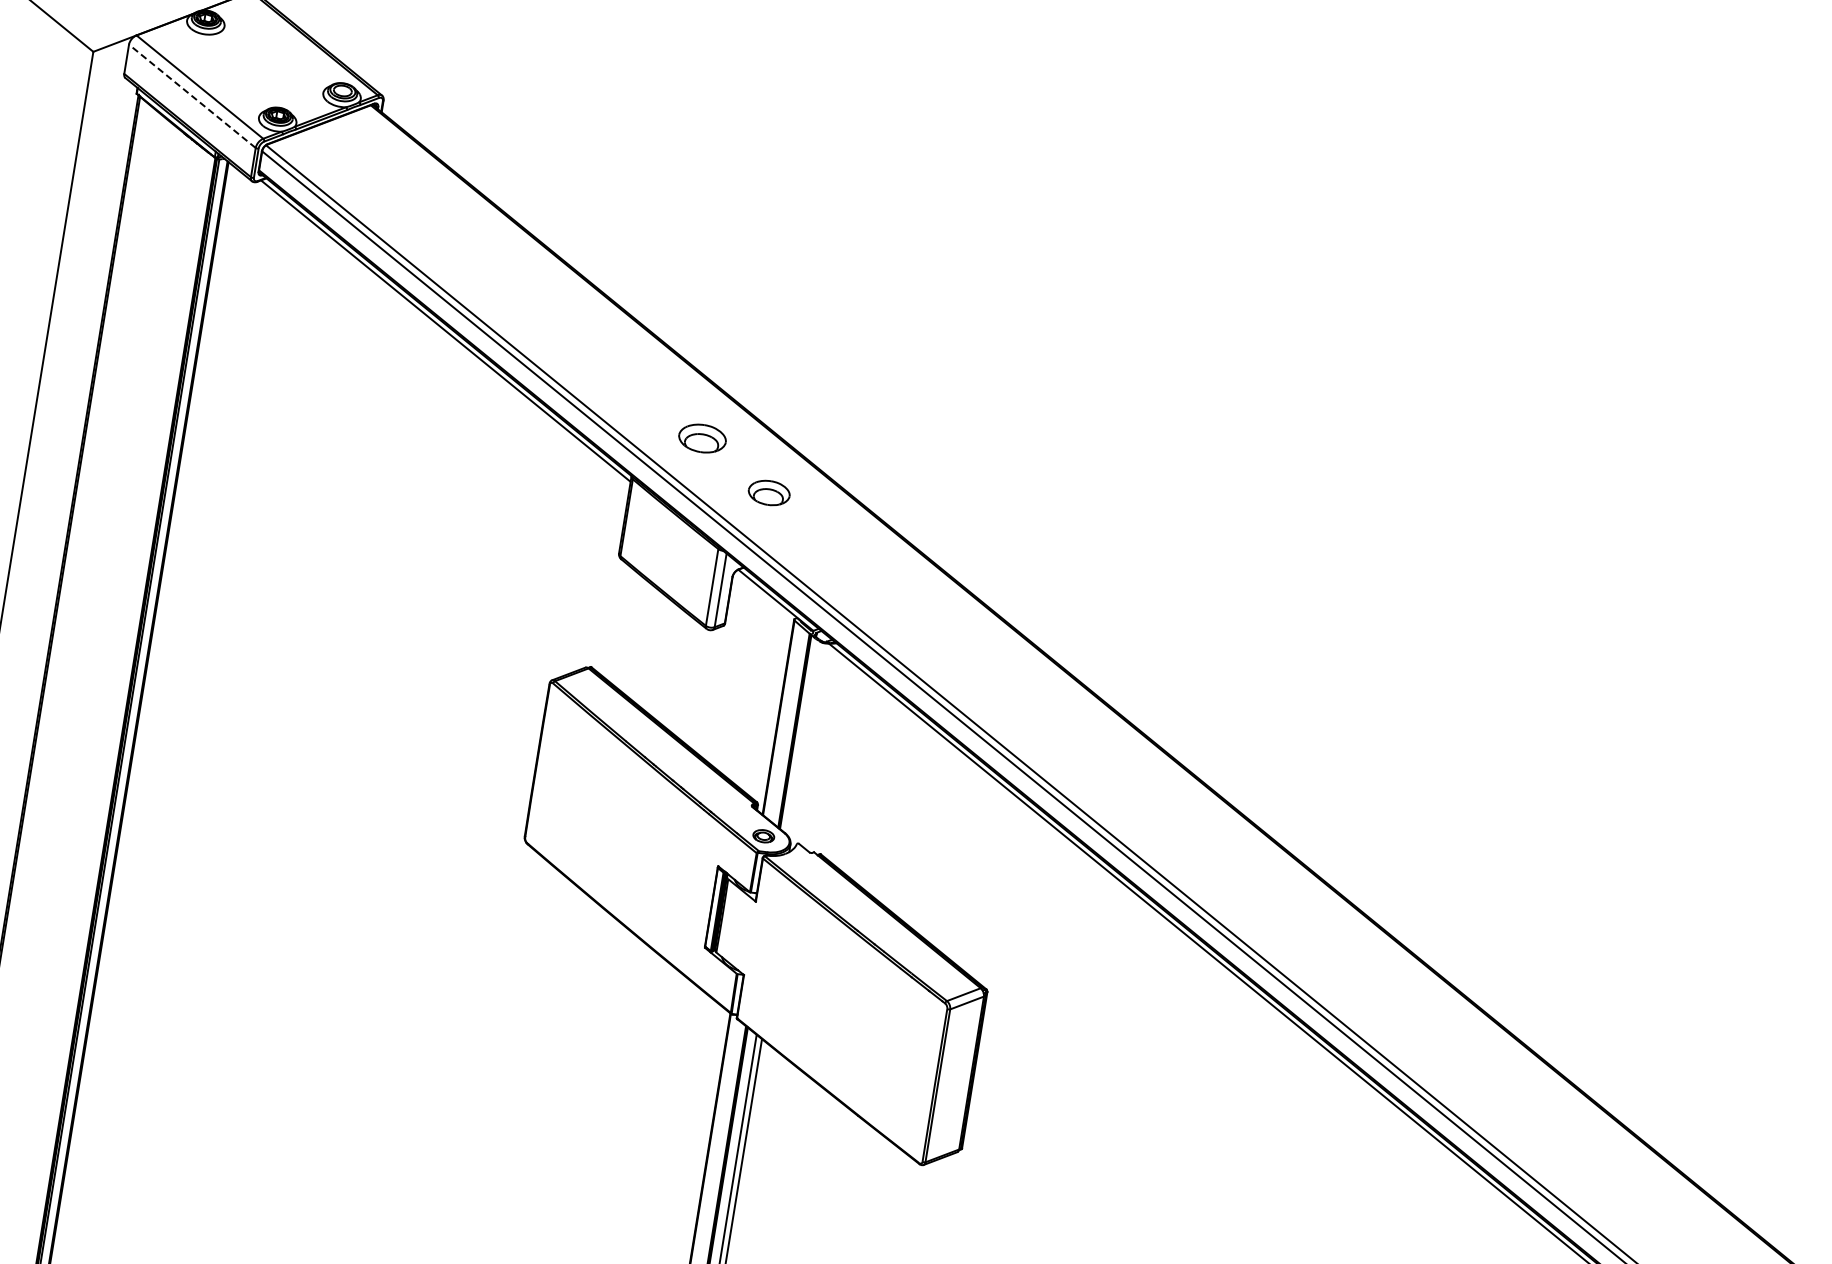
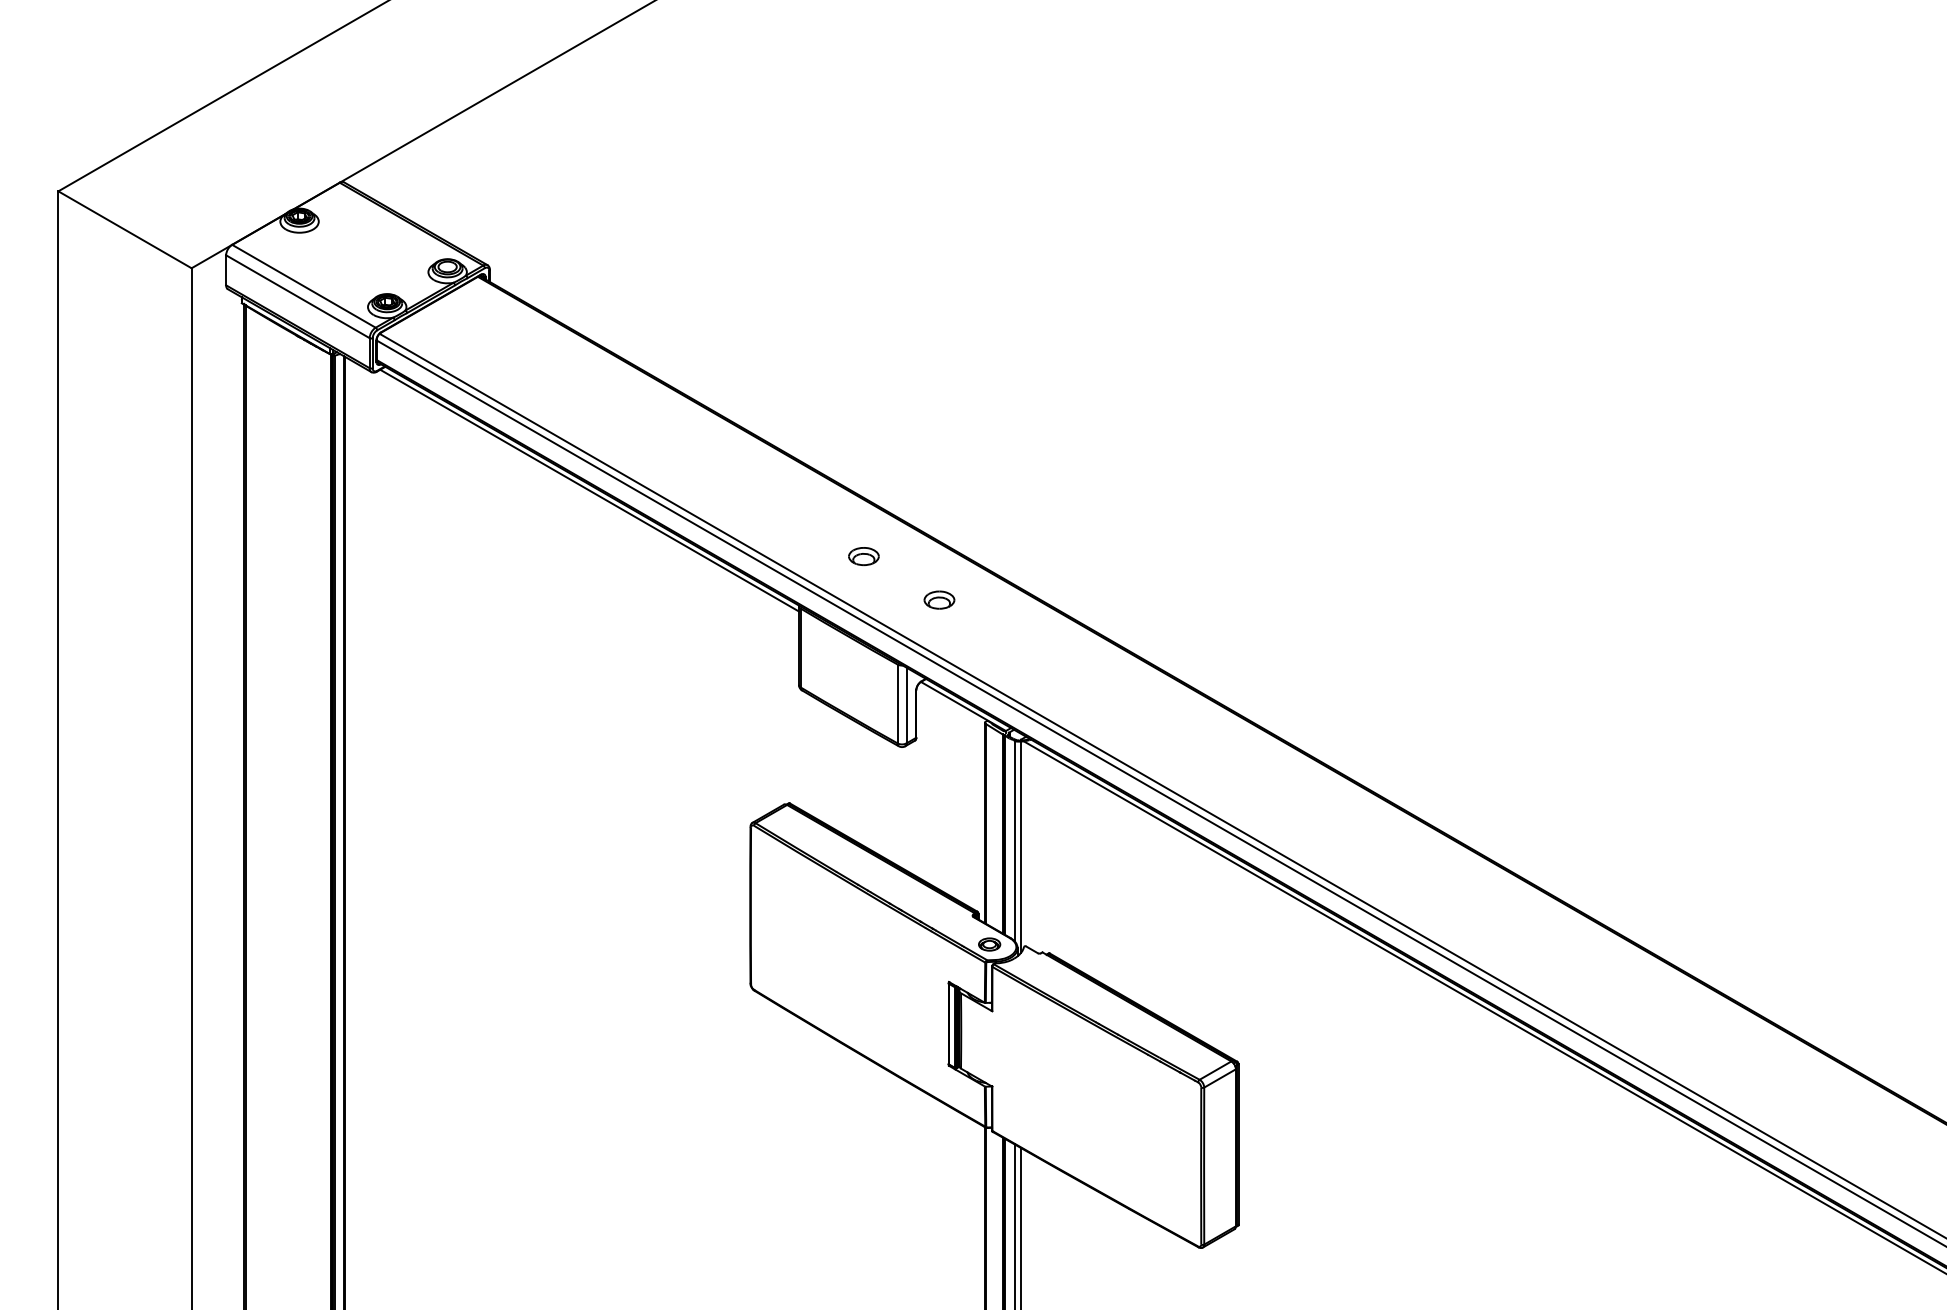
line: (192, 96) -> (297, 296), dashed -> solid
part: (702, 438) -> (863, 556), size x0.62
part: (769, 492) -> (939, 599), size x0.71
line: (804, 738) -> (1014, 840), added
line: (809, 746) -> (1020, 847), added

